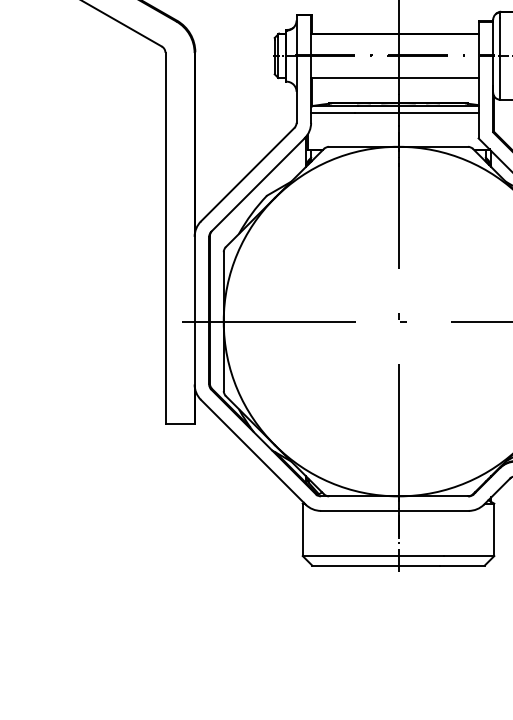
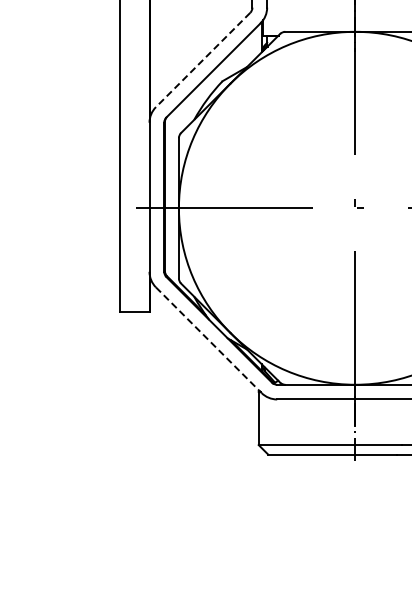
line: (247, 175) -> (202, 60), solid -> dashed
line: (253, 452) -> (208, 340), solid -> dashed

